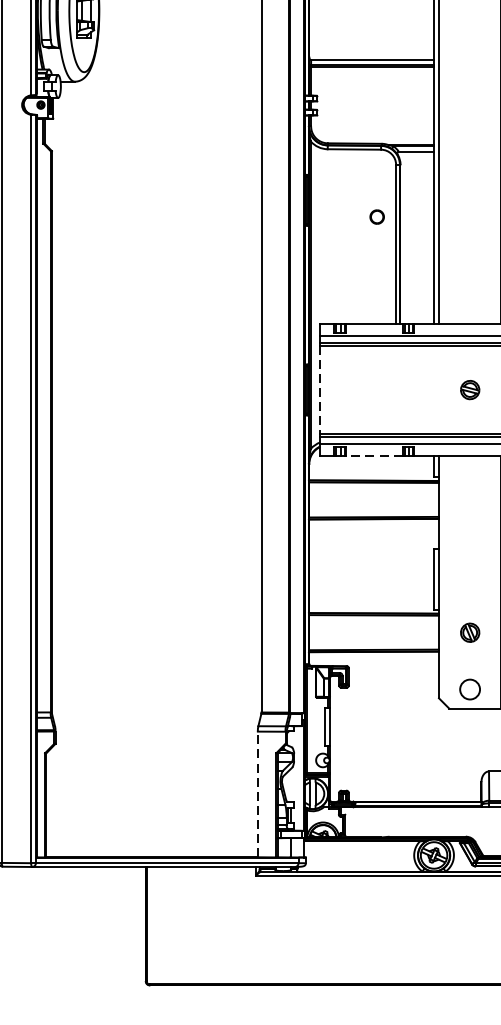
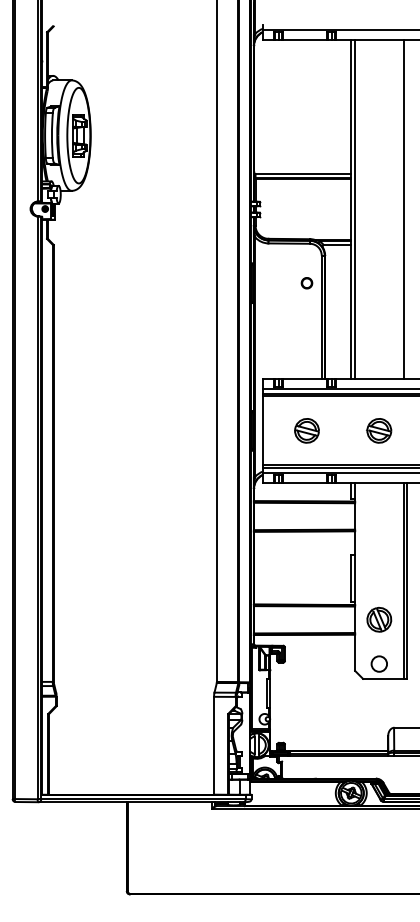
part: (376, 217) -> (306, 283), moved
line: (320, 389) -> (262, 430), dashed -> solid
part: (376, 389) -> (306, 430), added
part: (470, 389) -> (379, 430), size x1.67
line: (373, 456) -> (304, 482), dashed -> solid
part: (470, 632) -> (379, 619), size x1.67
line: (258, 794) -> (214, 745), dashed -> solid

